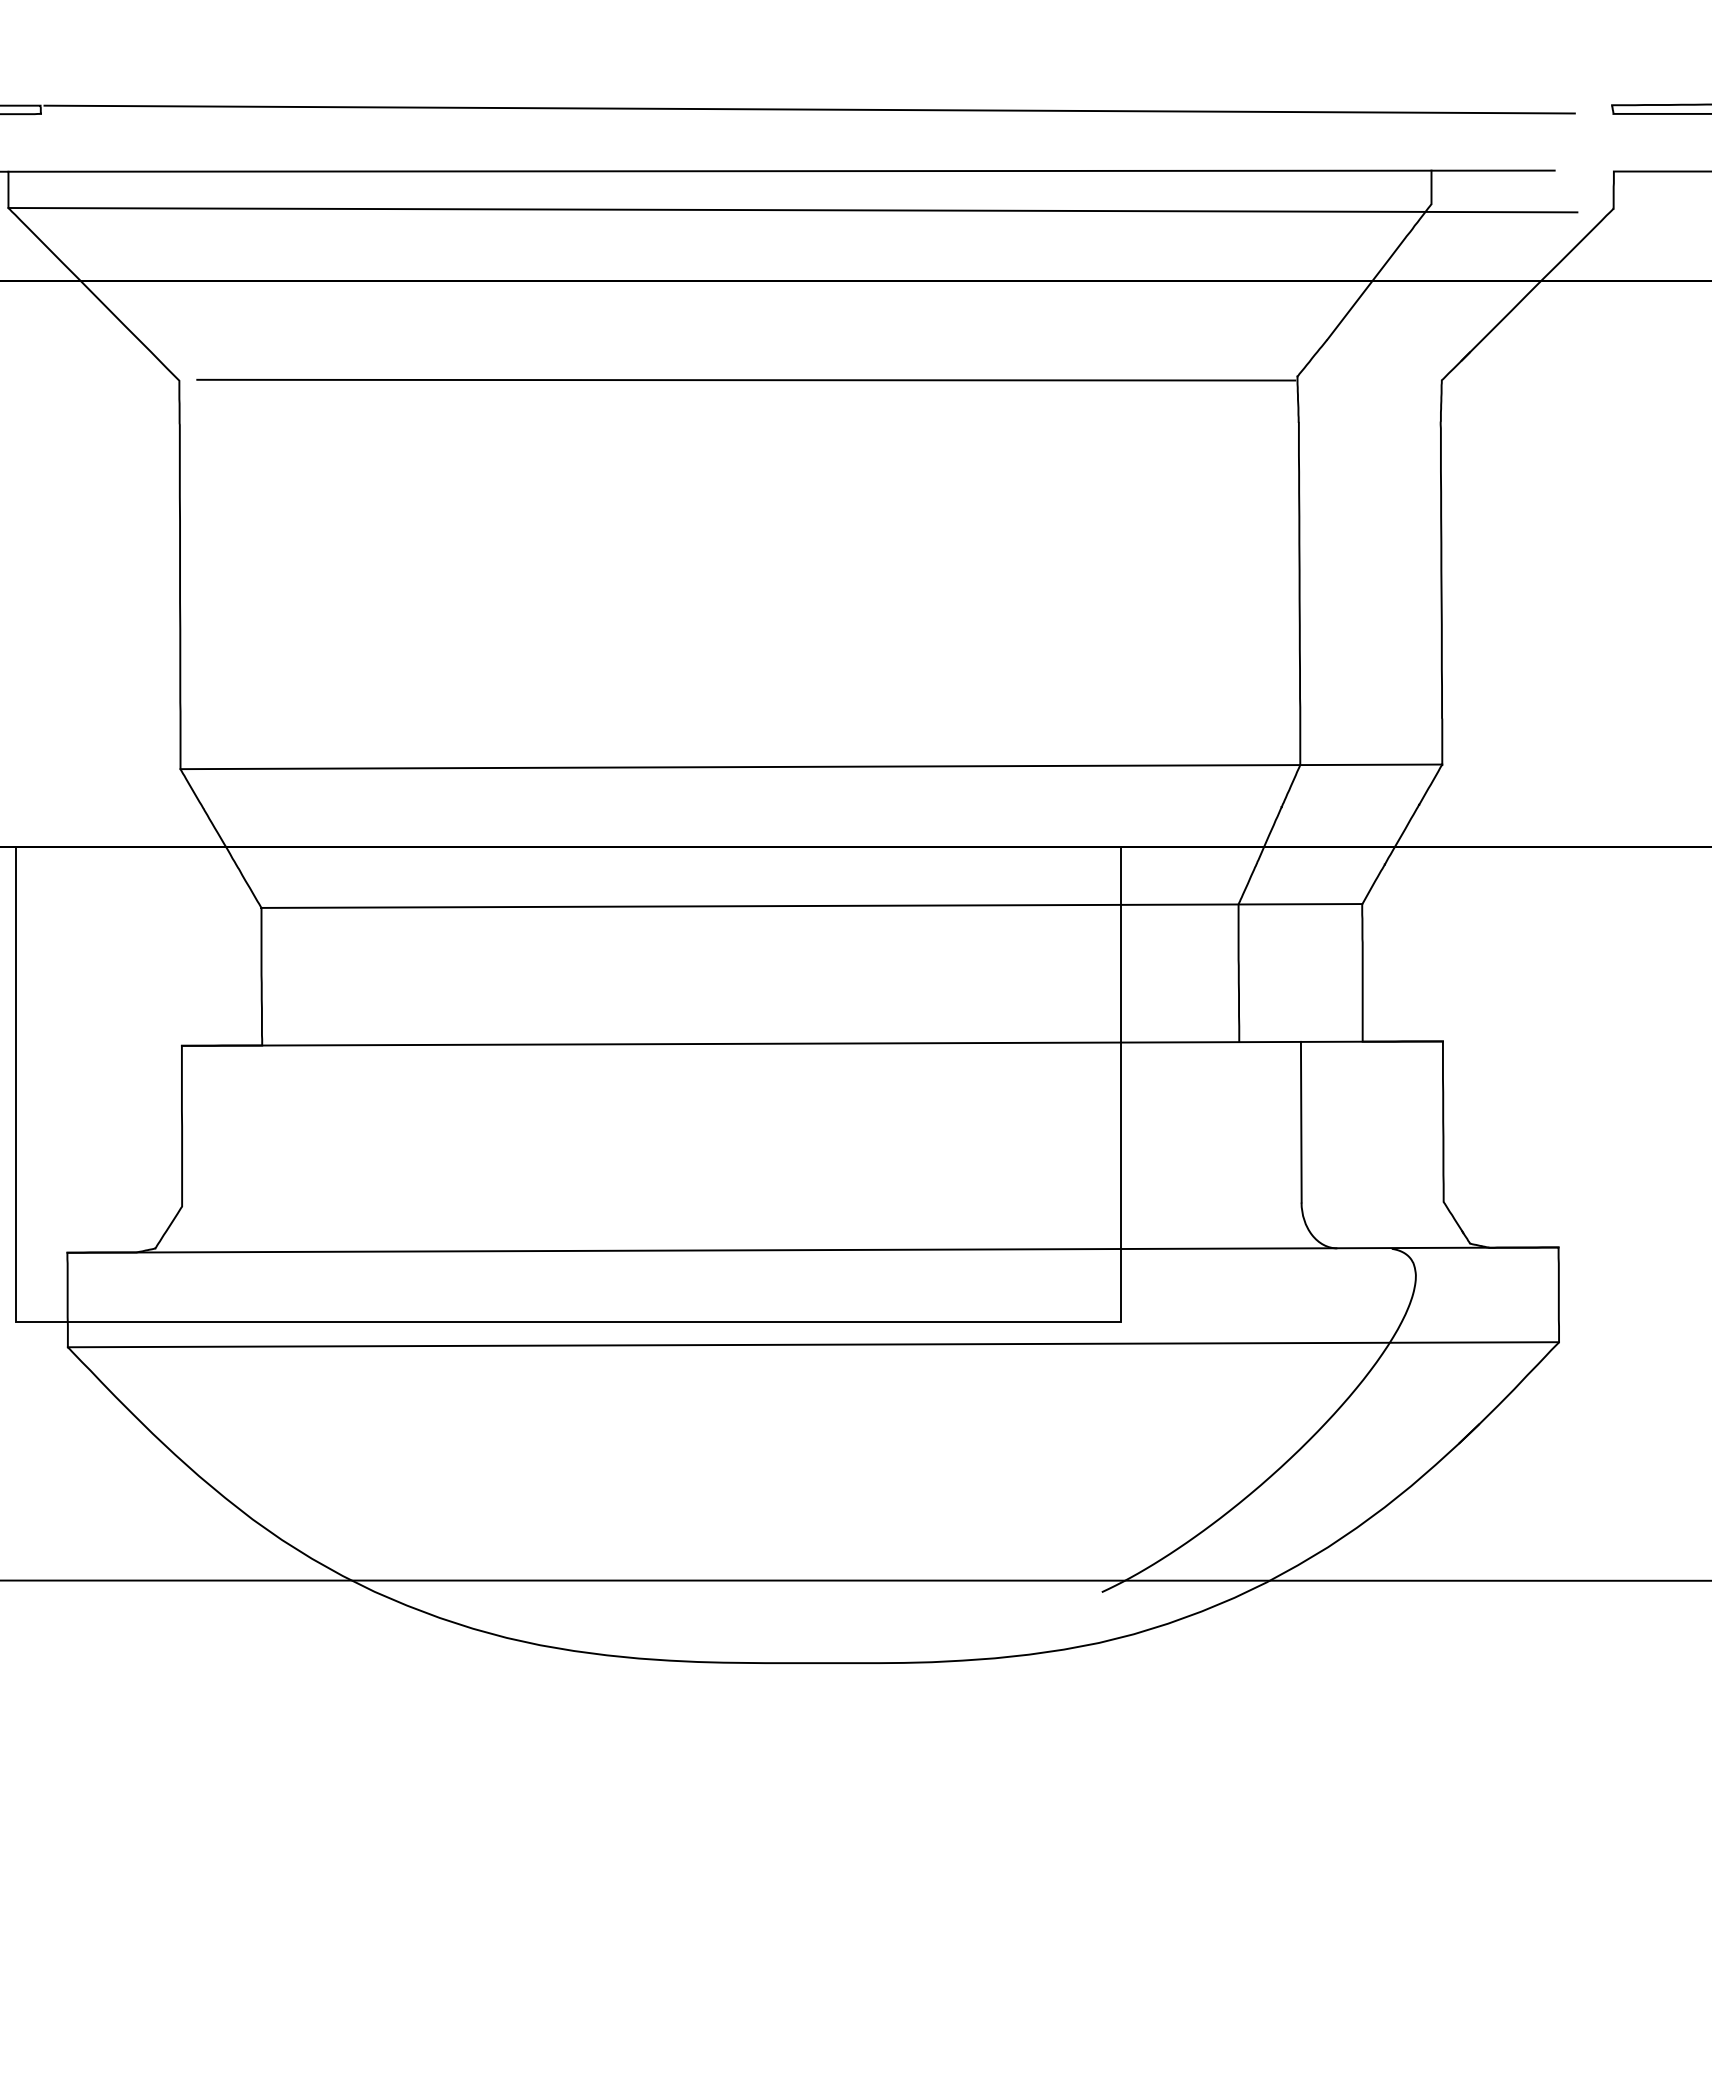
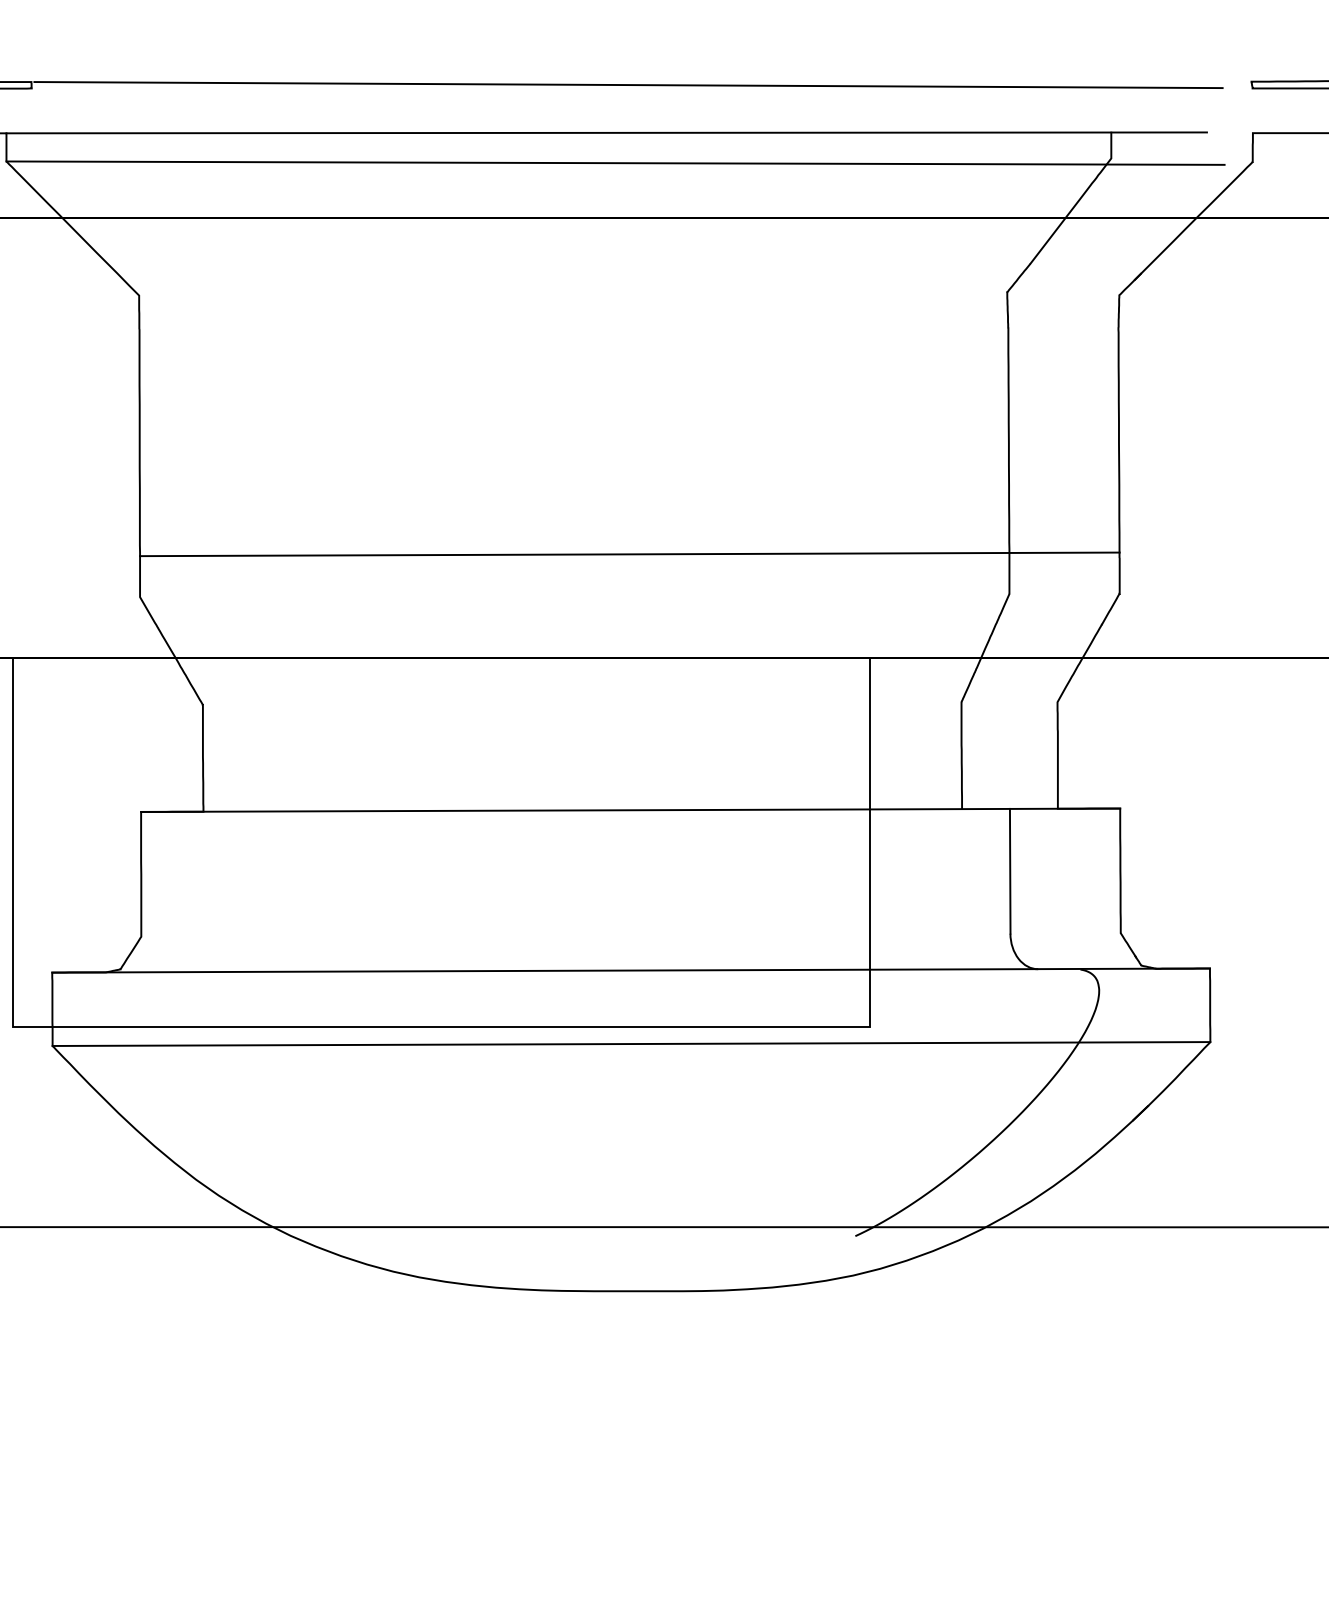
line: (746, 379) -> (579, 294), removed
line: (810, 767) -> (629, 554), moved
line: (810, 904) -> (629, 702), removed

